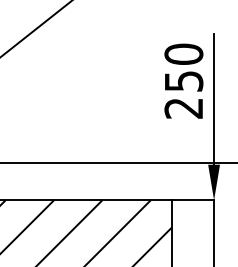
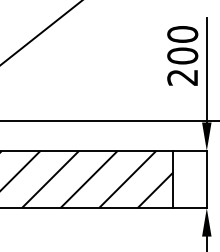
text: (183, 80) -> (182, 55), 250 -> 200

